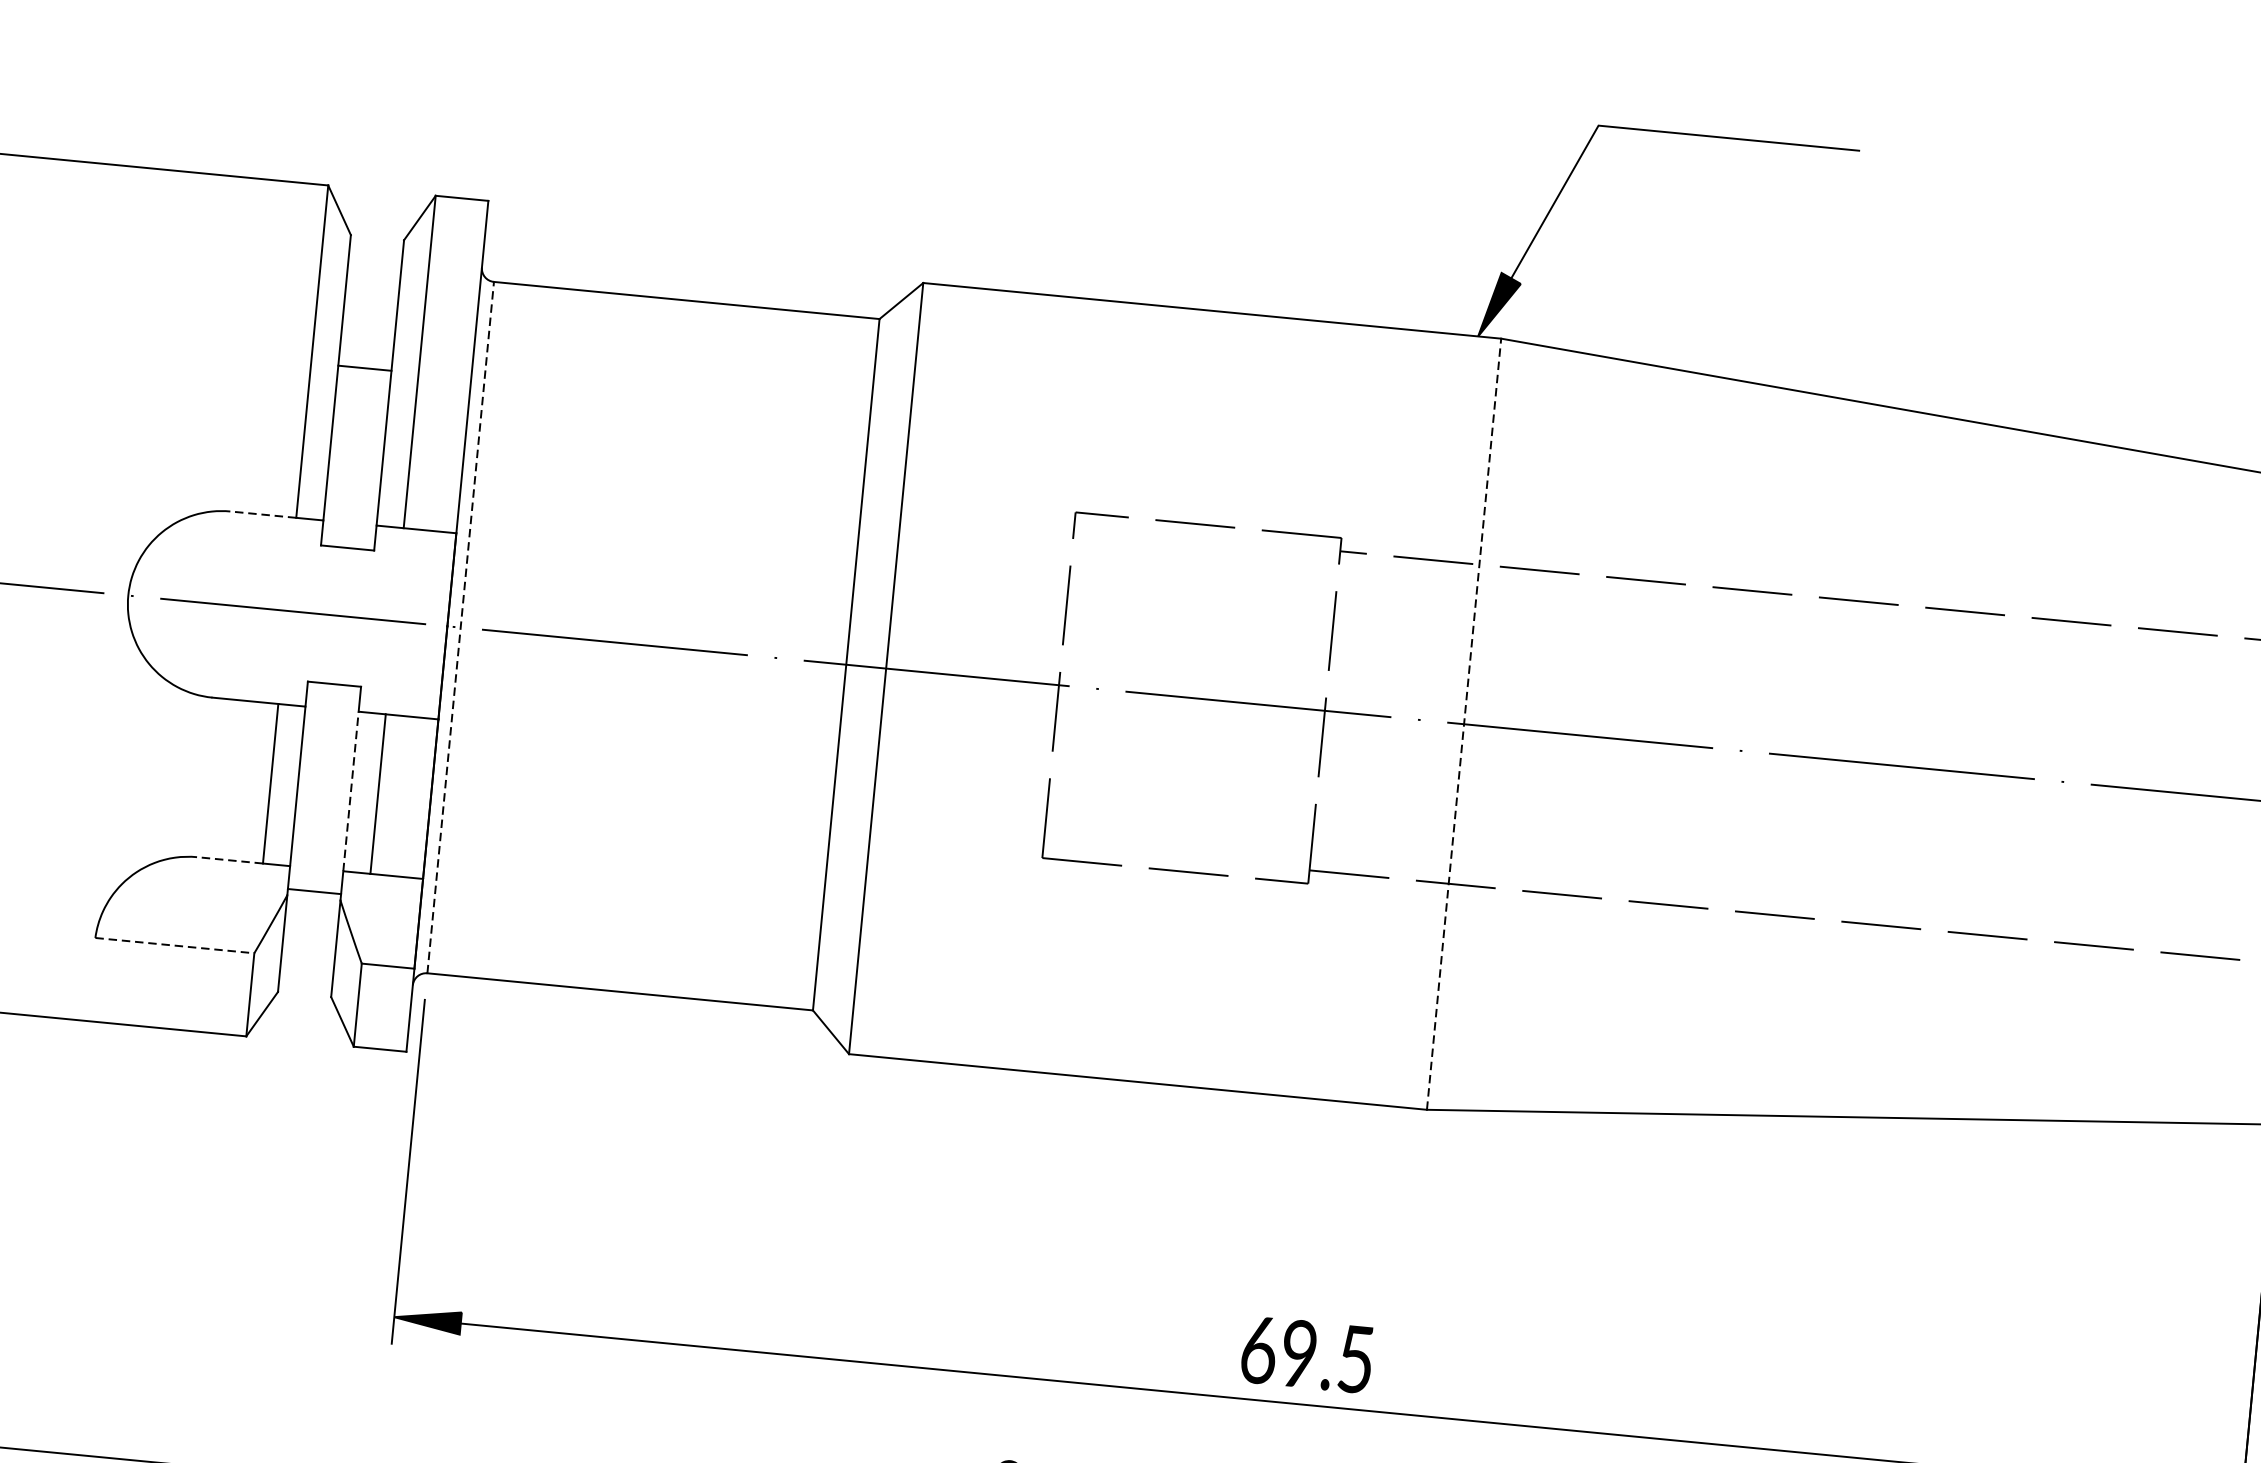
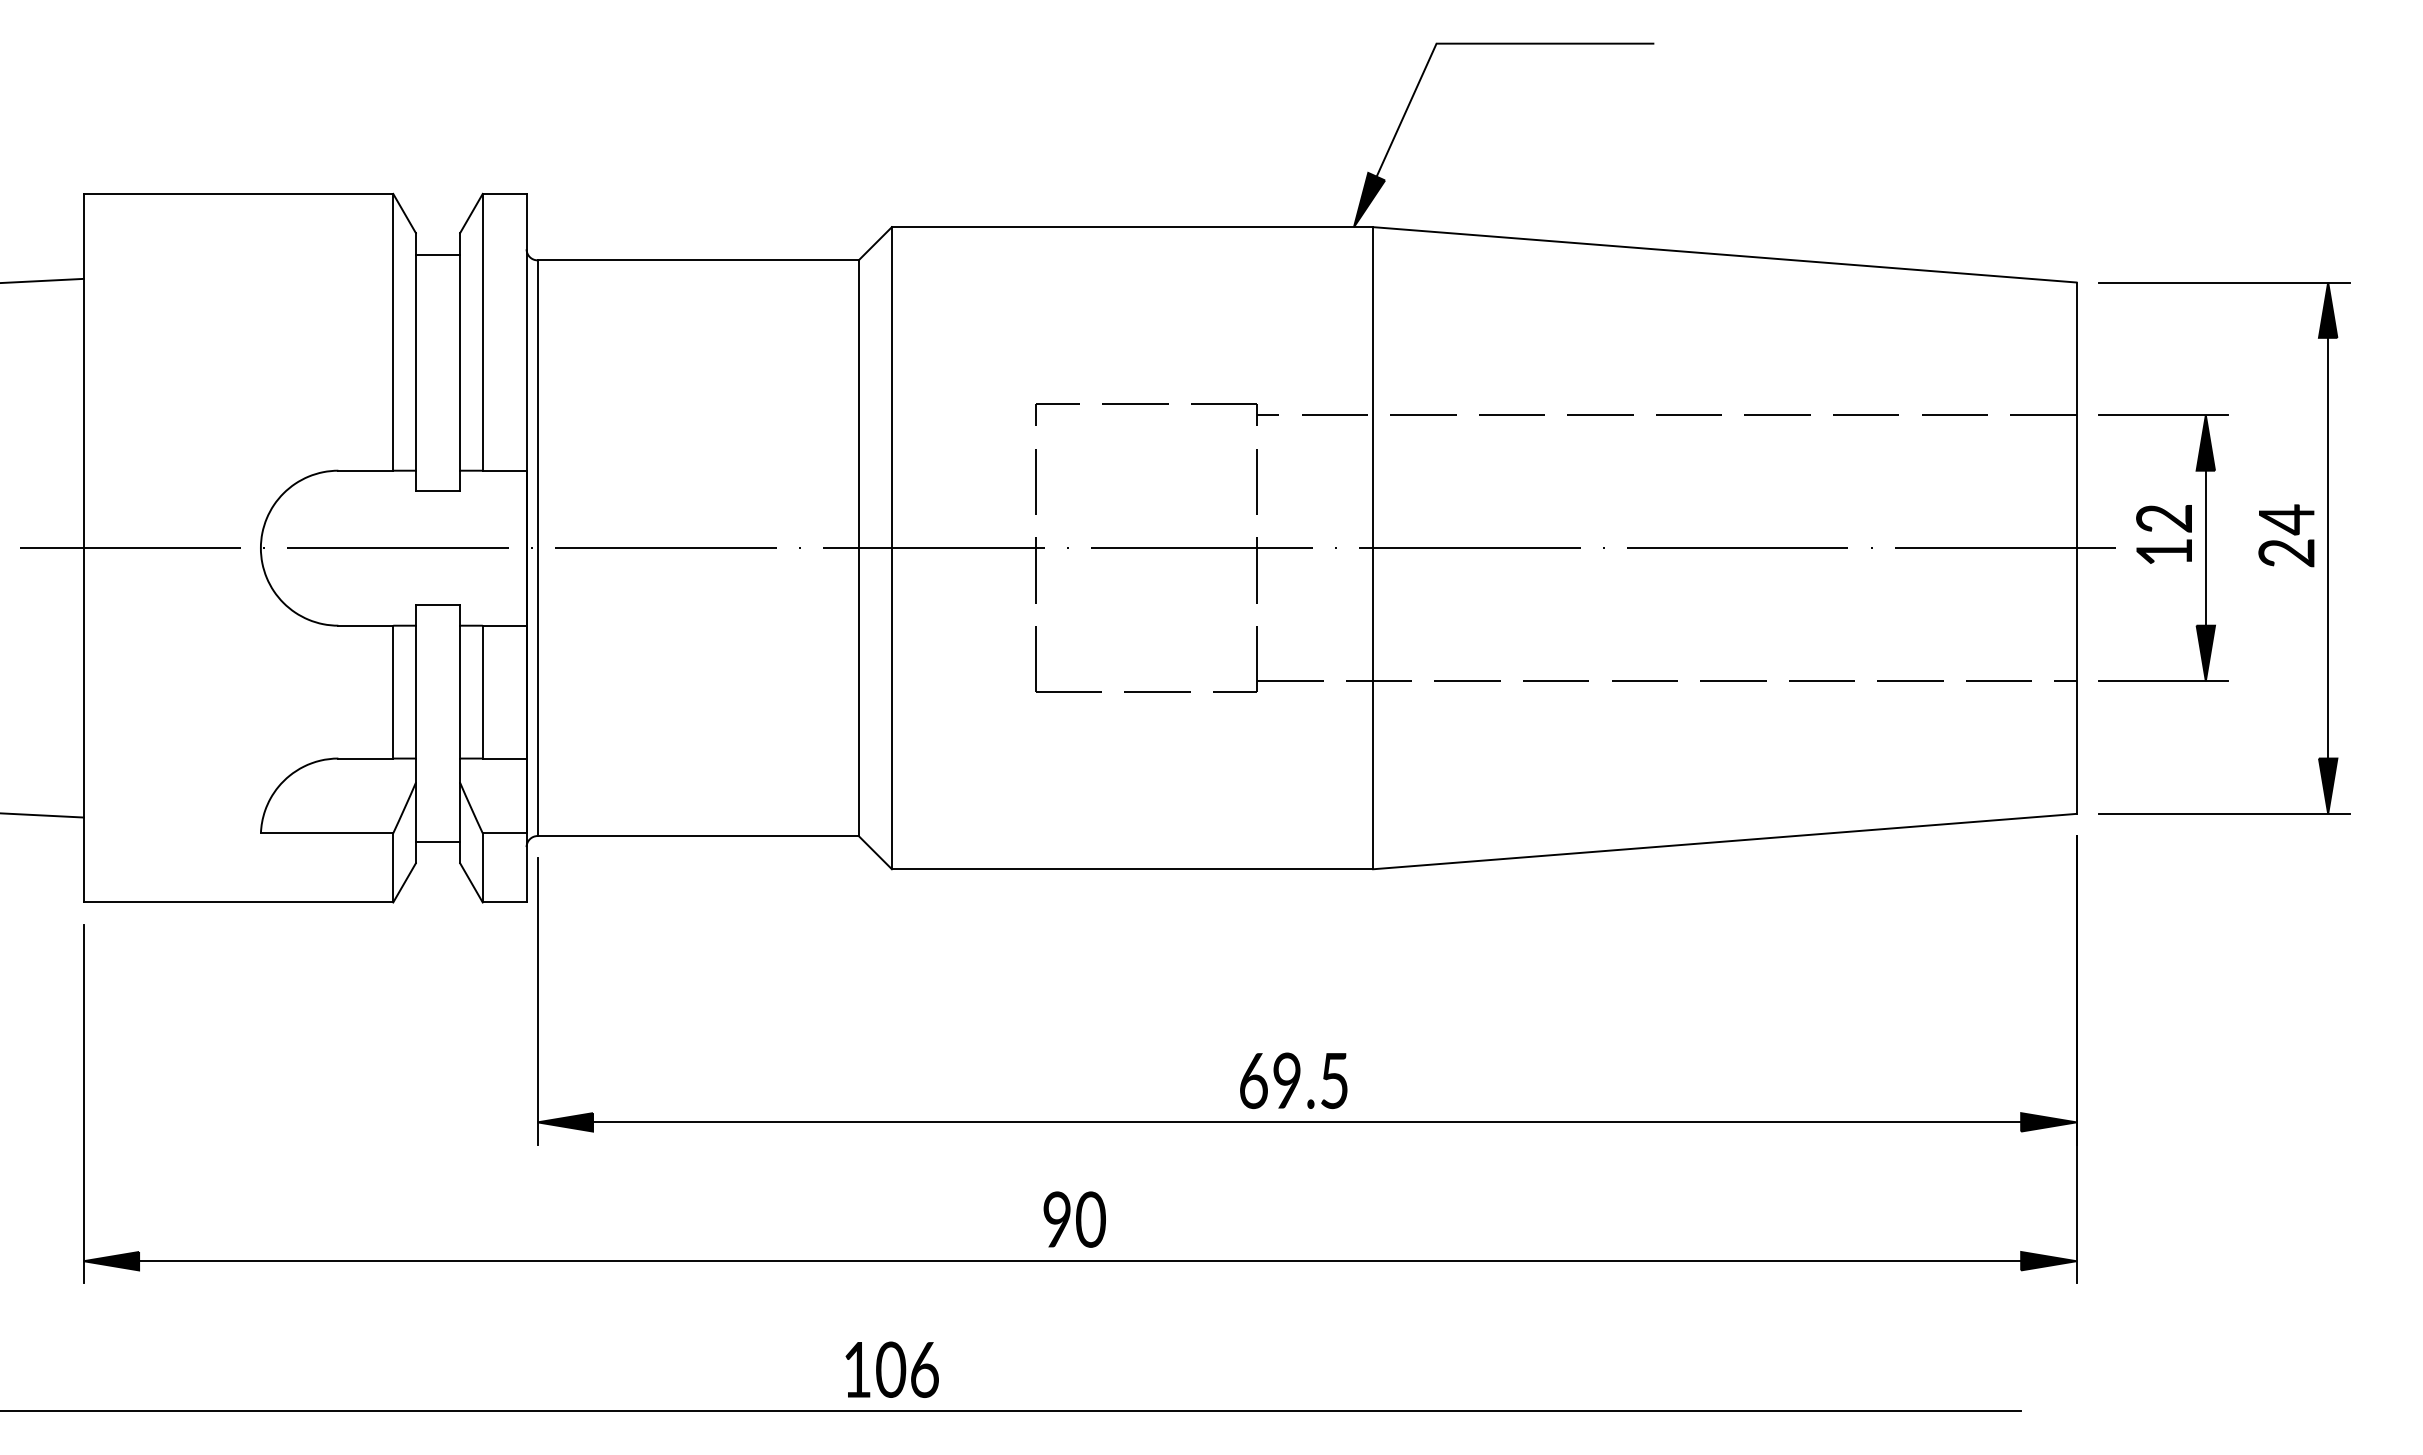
line: (364, 367) -> (437, 254), moved
line: (262, 514) -> (365, 470), dashed -> solid
line: (460, 627) -> (537, 548), dashed -> solid
line: (1464, 723) -> (1373, 547), dashed -> solid
line: (351, 790) -> (460, 691), dashed -> solid
line: (229, 860) -> (365, 758), dashed -> solid
line: (313, 891) -> (437, 841), moved
line: (175, 945) -> (327, 833), dashed -> solid

